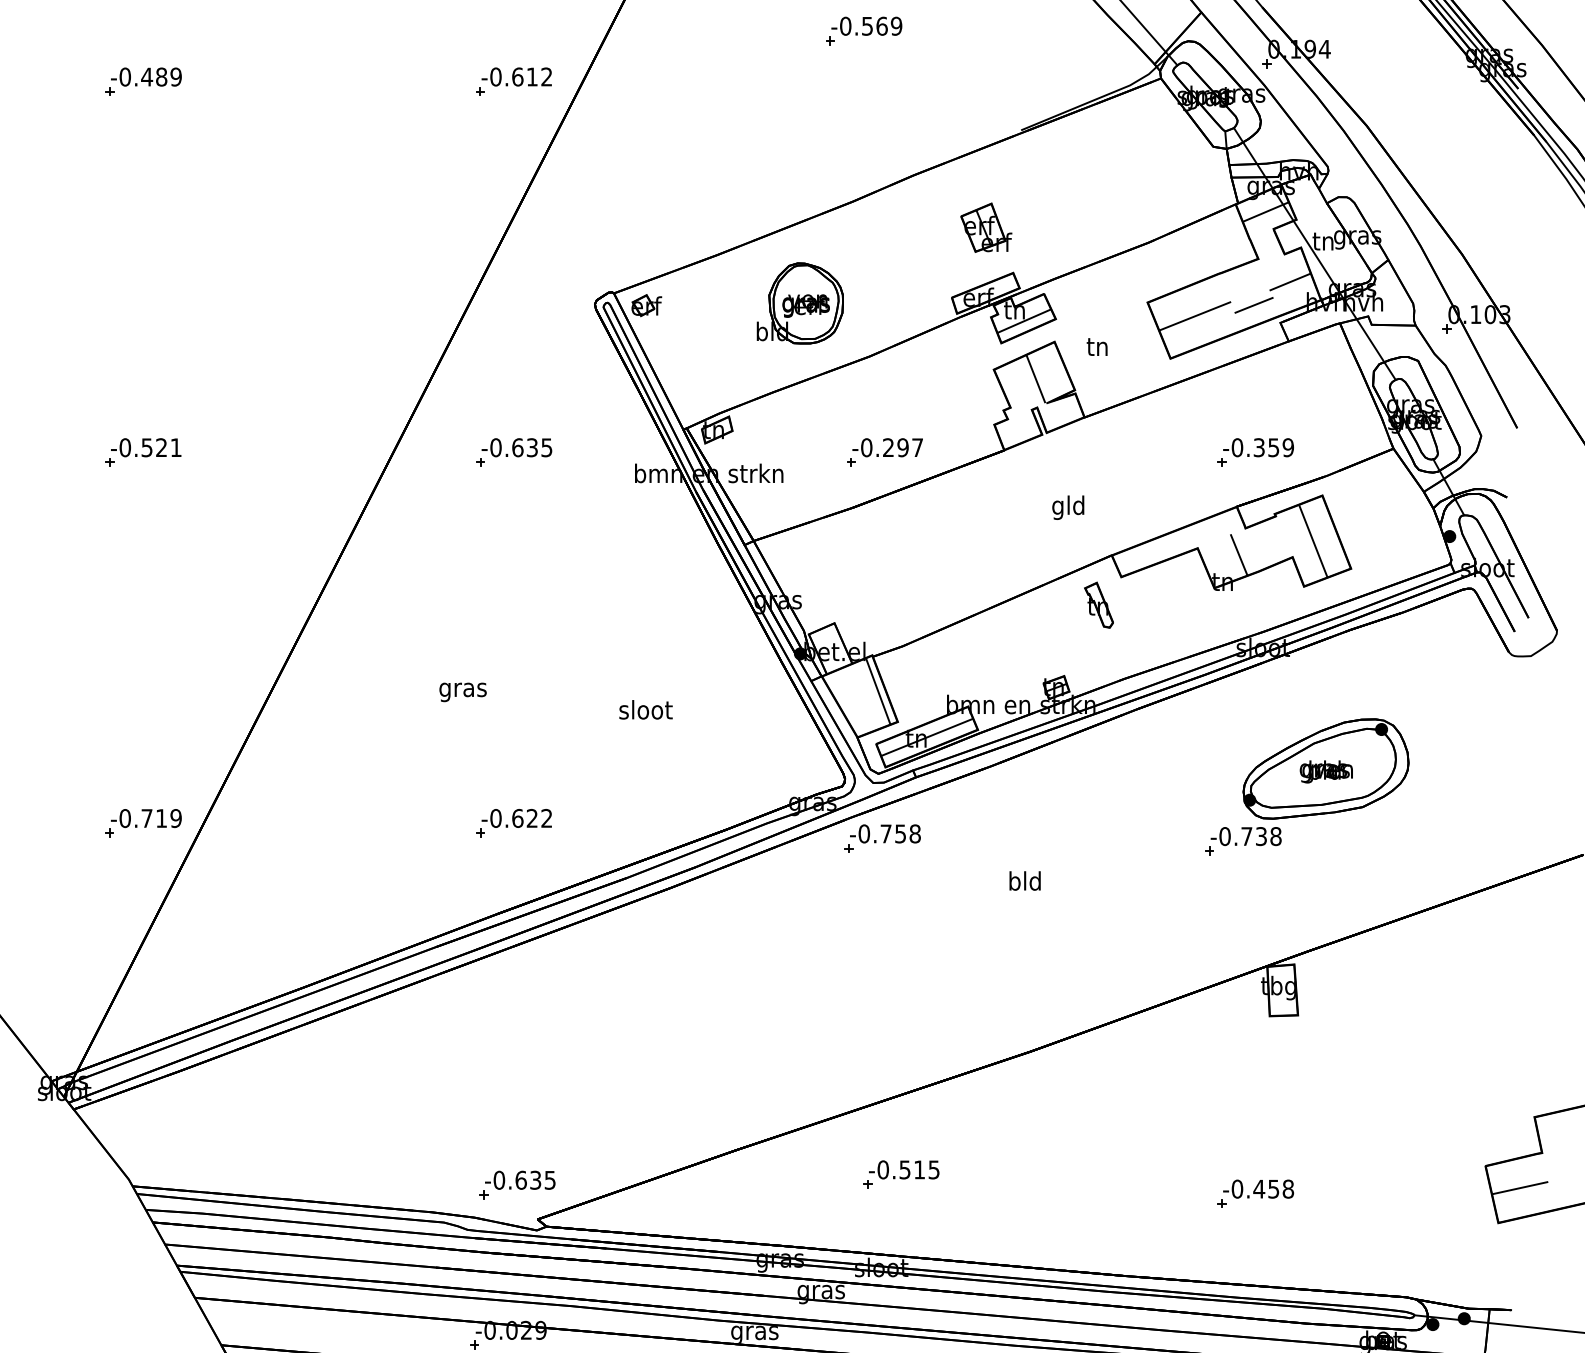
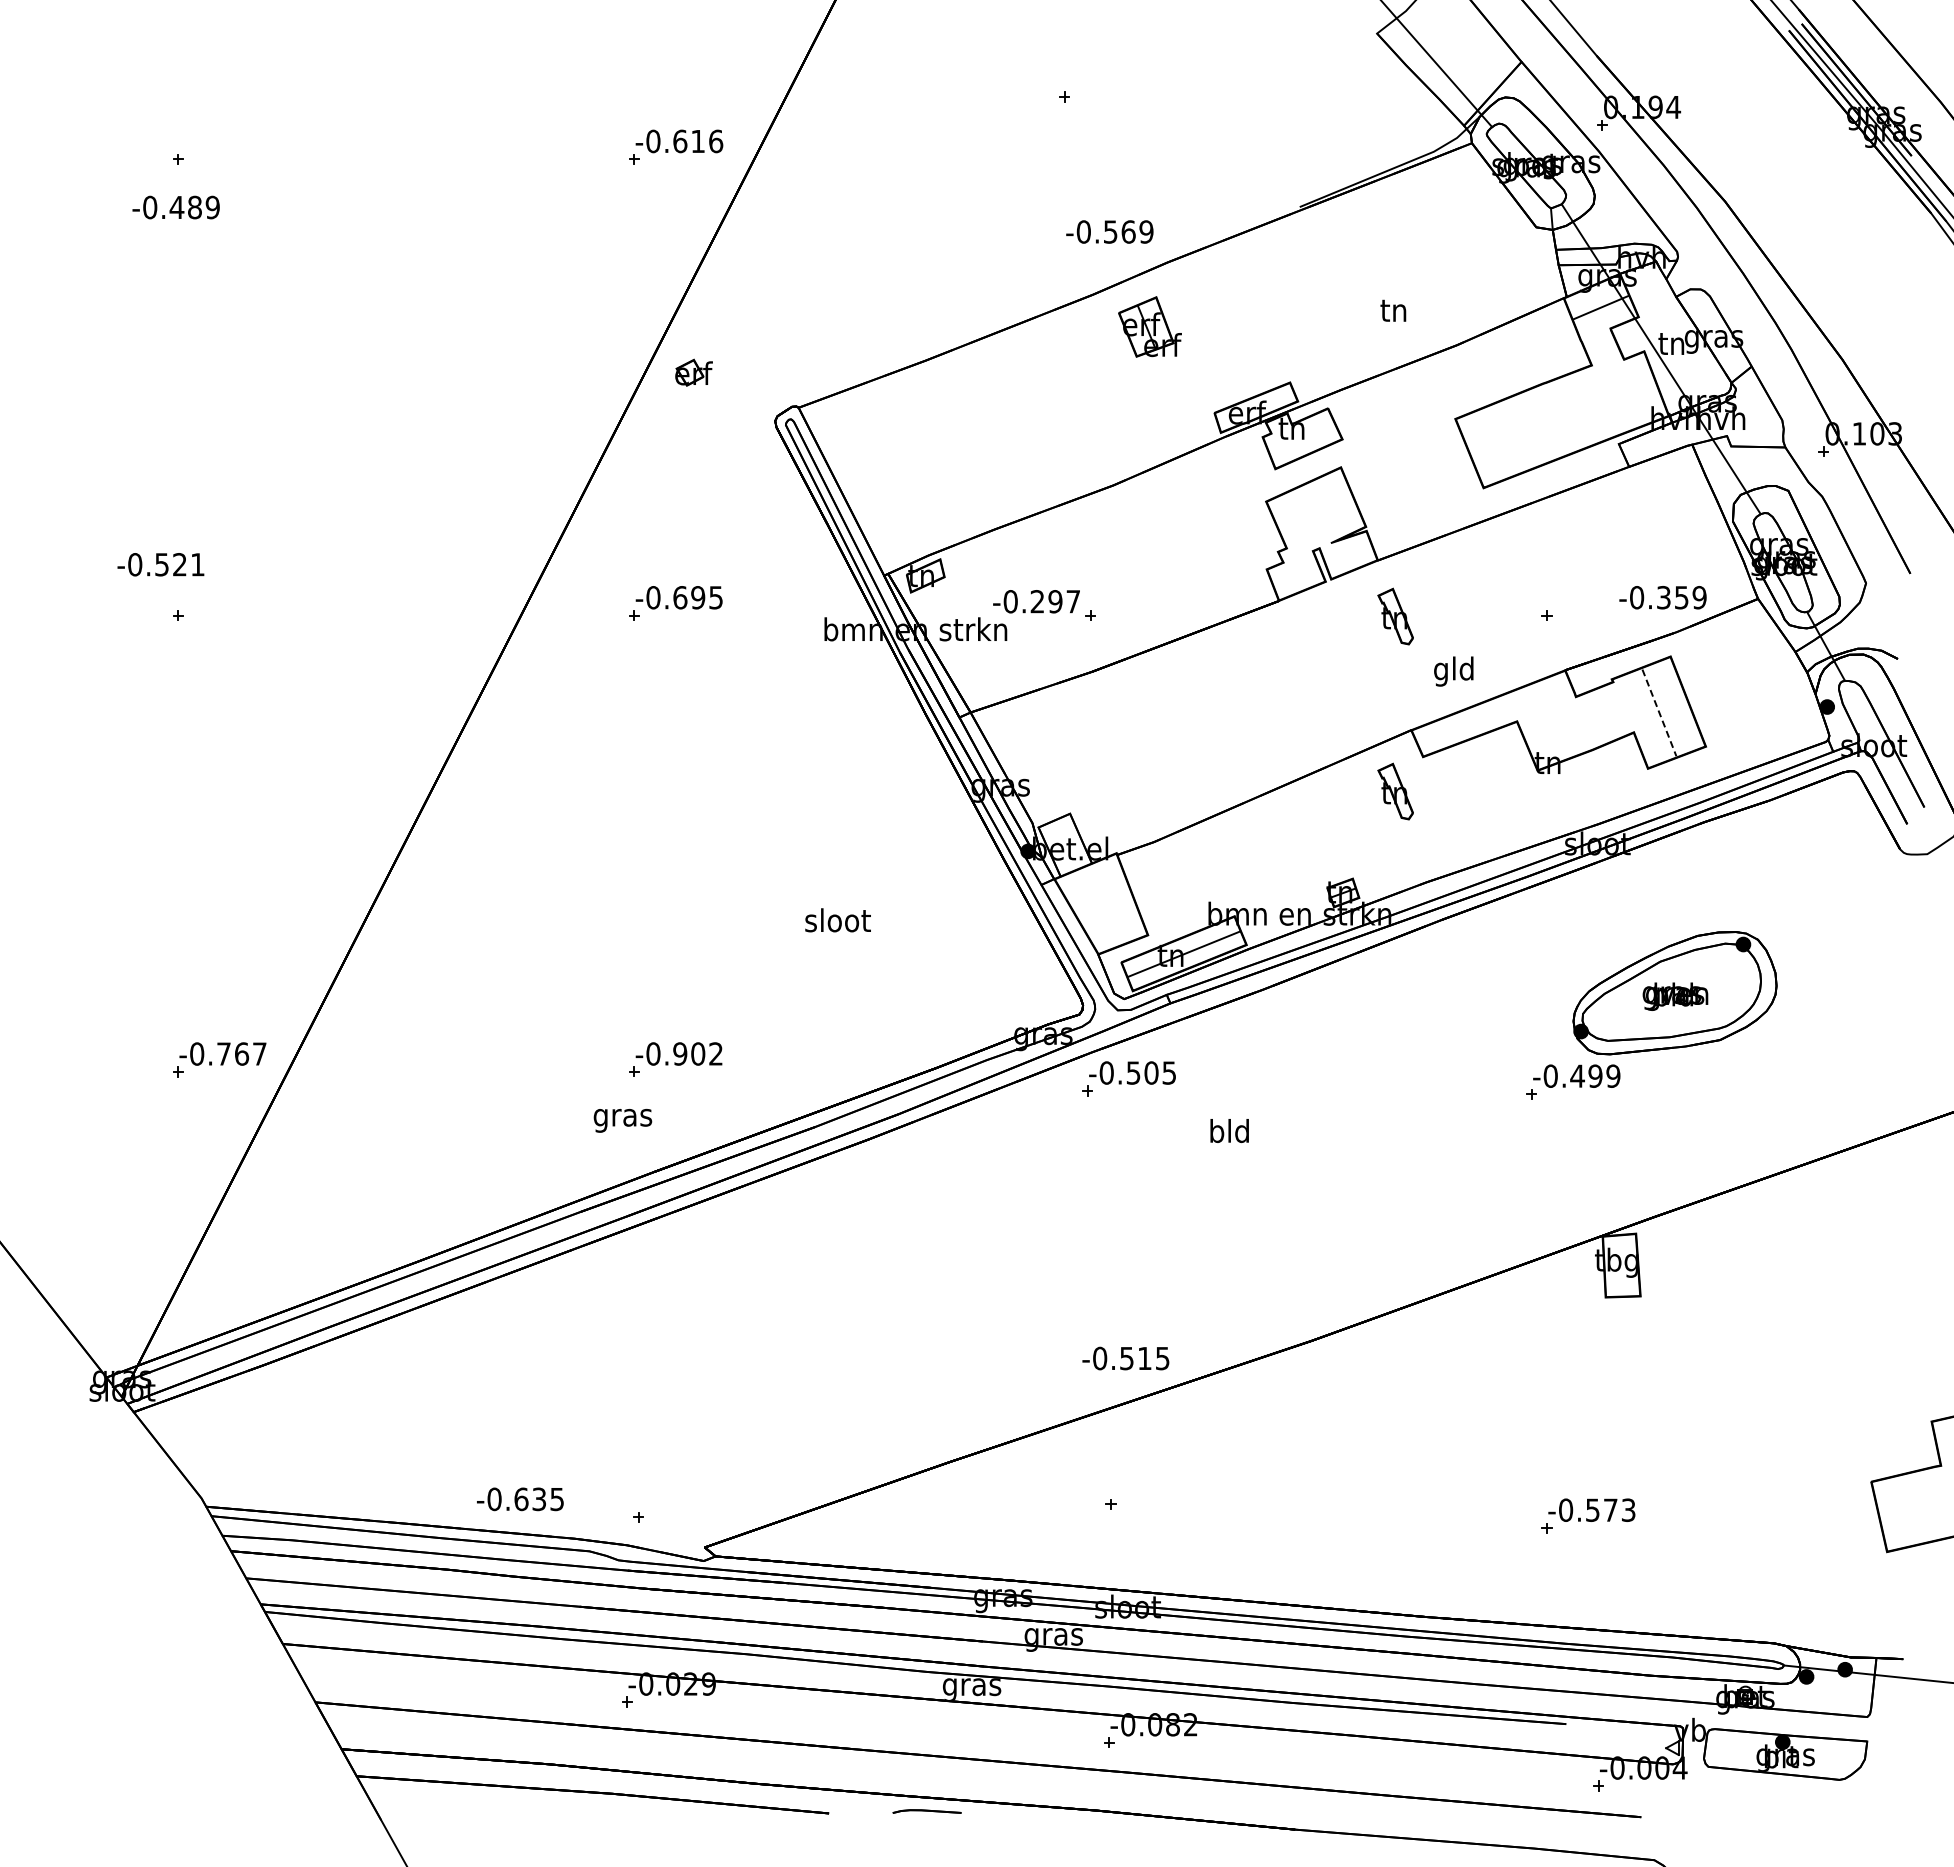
text: (866, 25) -> (1109, 231), moved
text: (145, 77) -> (175, 207), moved
text: (547, 77) -> (716, 141), -0.612 -> -0.616
part: (985, 227) -> (1149, 326), moved
line: (1289, 281) -> (1630, 393), removed
part: (799, 302) -> (1027, 419), removed
part: (646, 305) -> (693, 372), moved
line: (1254, 305) -> (1586, 422), removed
line: (1194, 315) -> (1513, 435), removed
line: (1024, 320) -> (1303, 441), removed
text: (1097, 346) -> (1393, 310), moved
line: (1035, 378) -> (1317, 512), removed
text: (145, 447) -> (160, 564), moved
text: (532, 447) -> (698, 597), -0.635 -> -0.695
text: (887, 447) -> (1036, 601), moved
text: (1258, 447) -> (1662, 597), moved
part: (1098, 462) -> (1395, 616), added
text: (1068, 507) -> (1453, 671), moved
line: (1313, 540) -> (1659, 712), solid -> dashed
line: (1239, 554) -> (1568, 729), removed
line: (877, 691) -> (1123, 897), removed
text: (462, 692) -> (622, 1120), moved
text: (168, 818) -> (250, 1053), -0.719 -> -0.767
text: (525, 818) -> (689, 1053), -0.622 -> -0.902
text: (900, 833) -> (1151, 1072), -0.758 -> -0.505
text: (1261, 835) -> (1595, 1075), -0.738 -> -0.499
text: (1024, 880) -> (1229, 1130), moved
text: (903, 1169) -> (1125, 1358), moved
text: (520, 1180) -> (520, 1499), moved
line: (1520, 1187) -> (1914, 1508), removed
text: (1273, 1188) -> (1610, 1509), -0.458 -> -0.573

